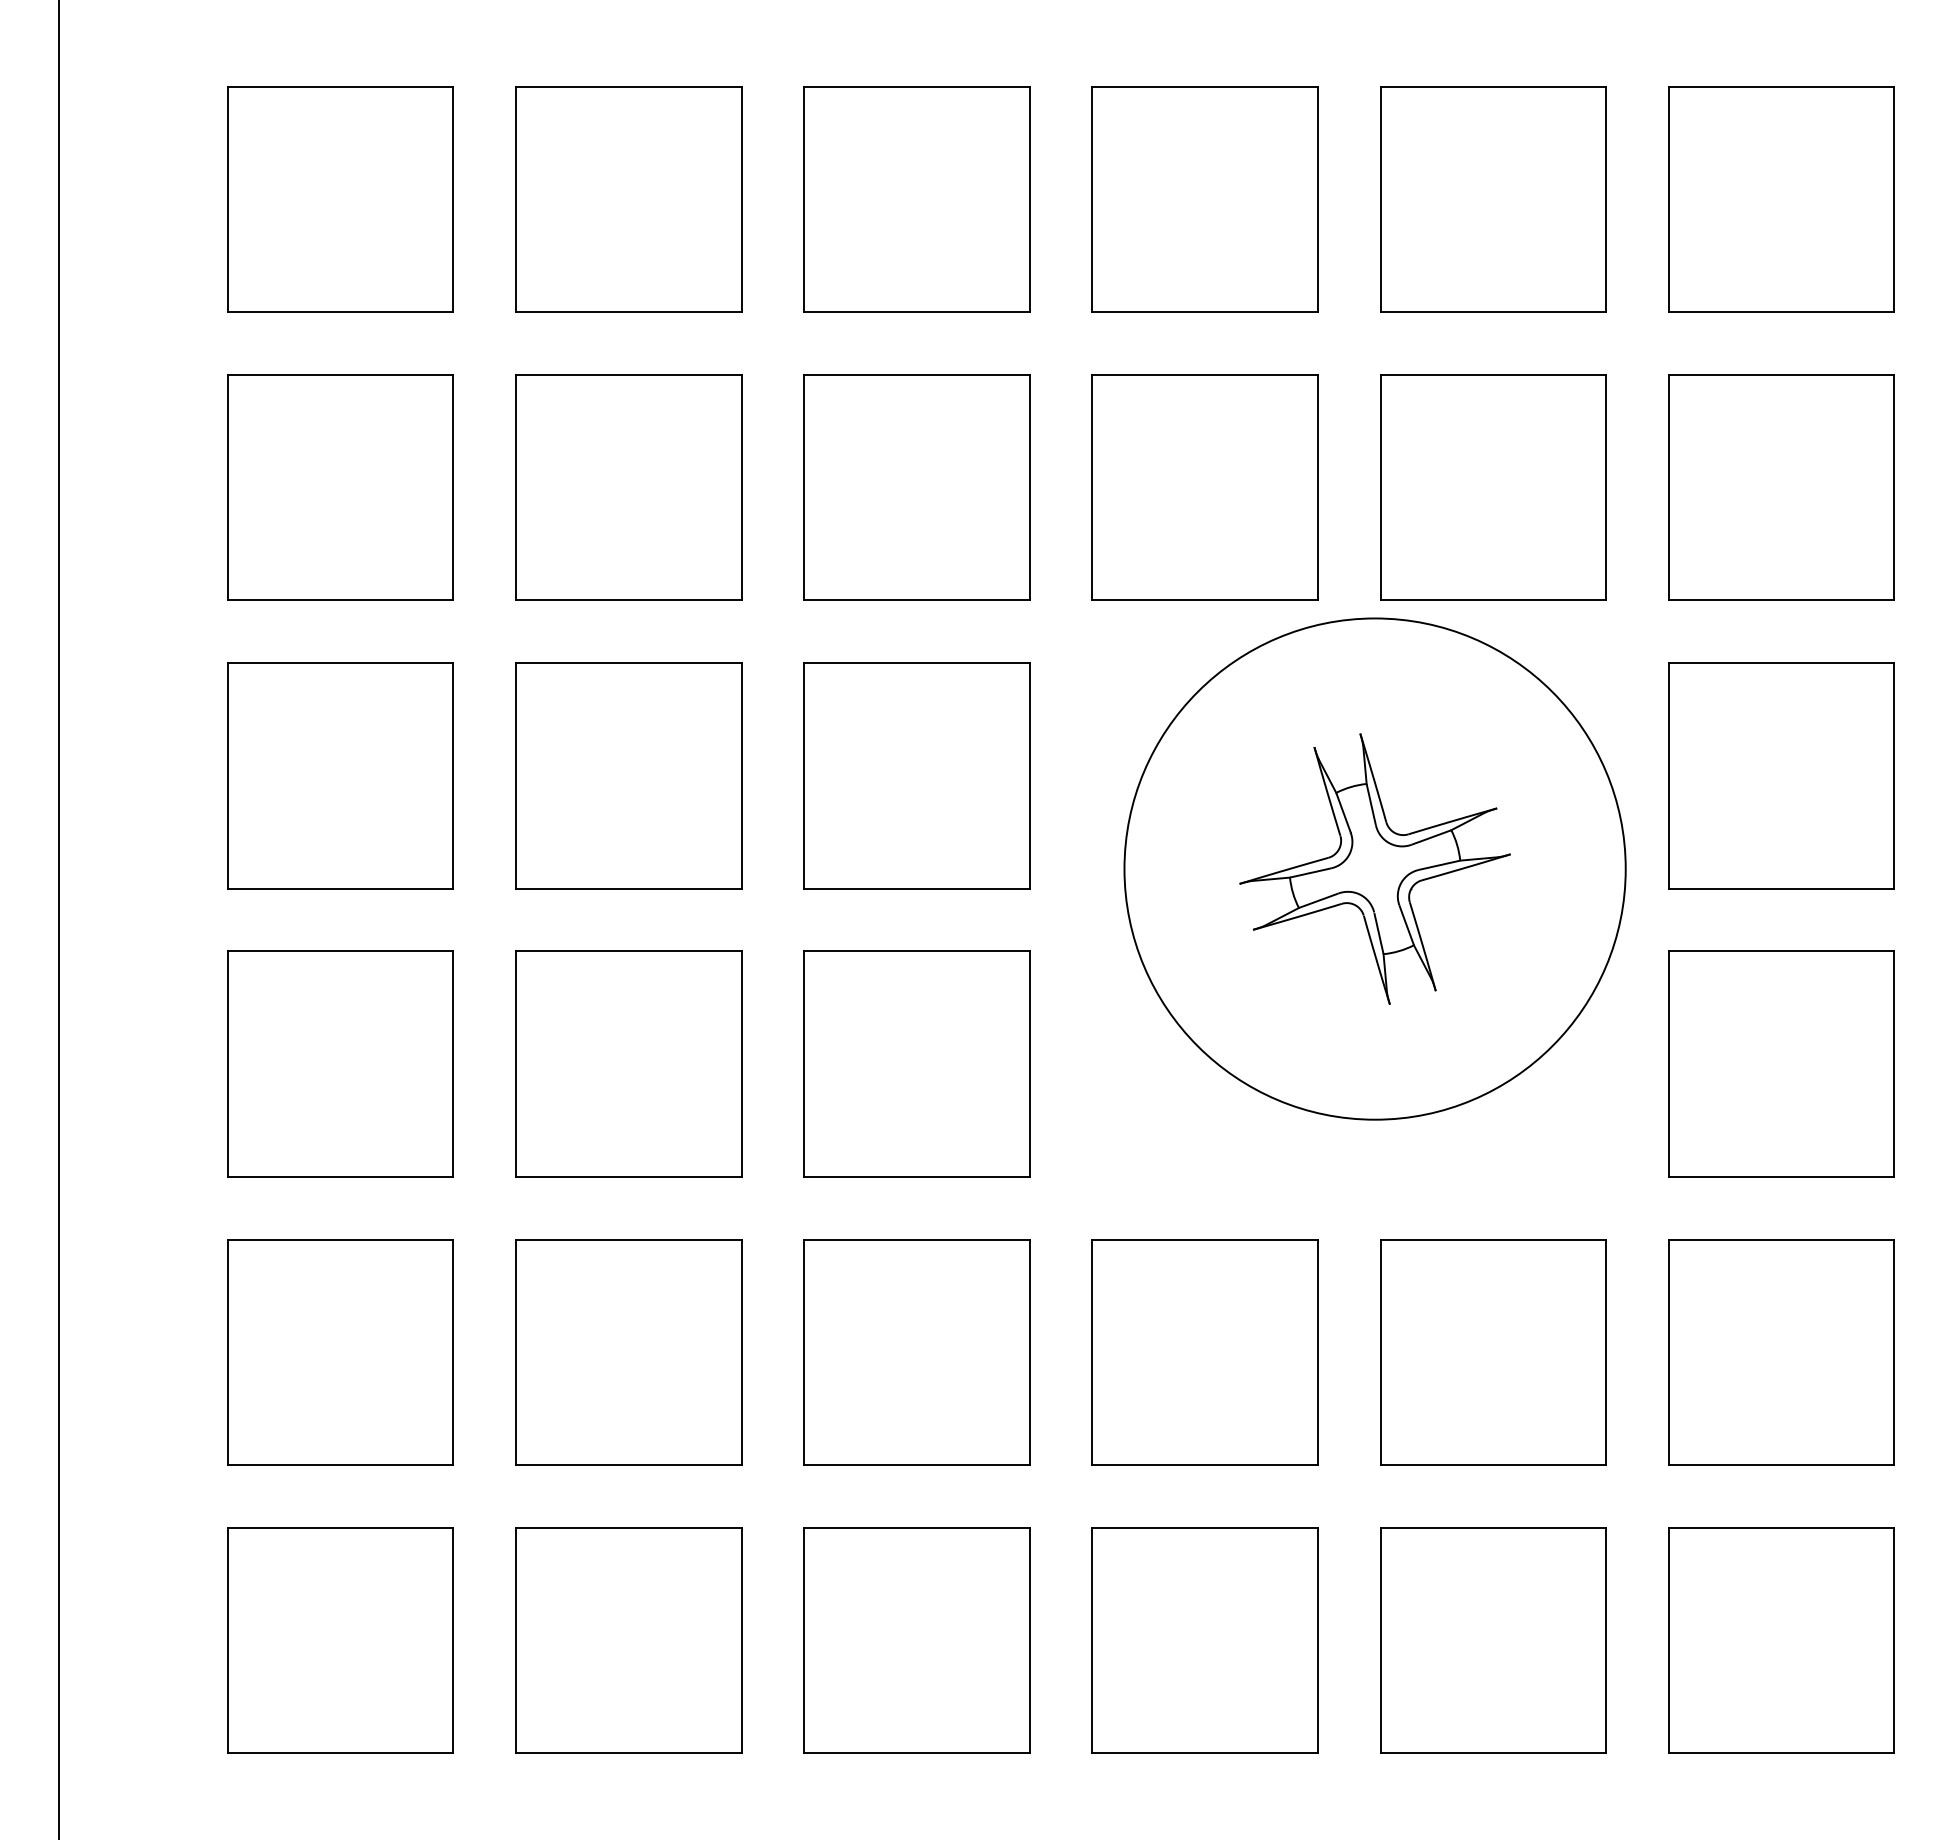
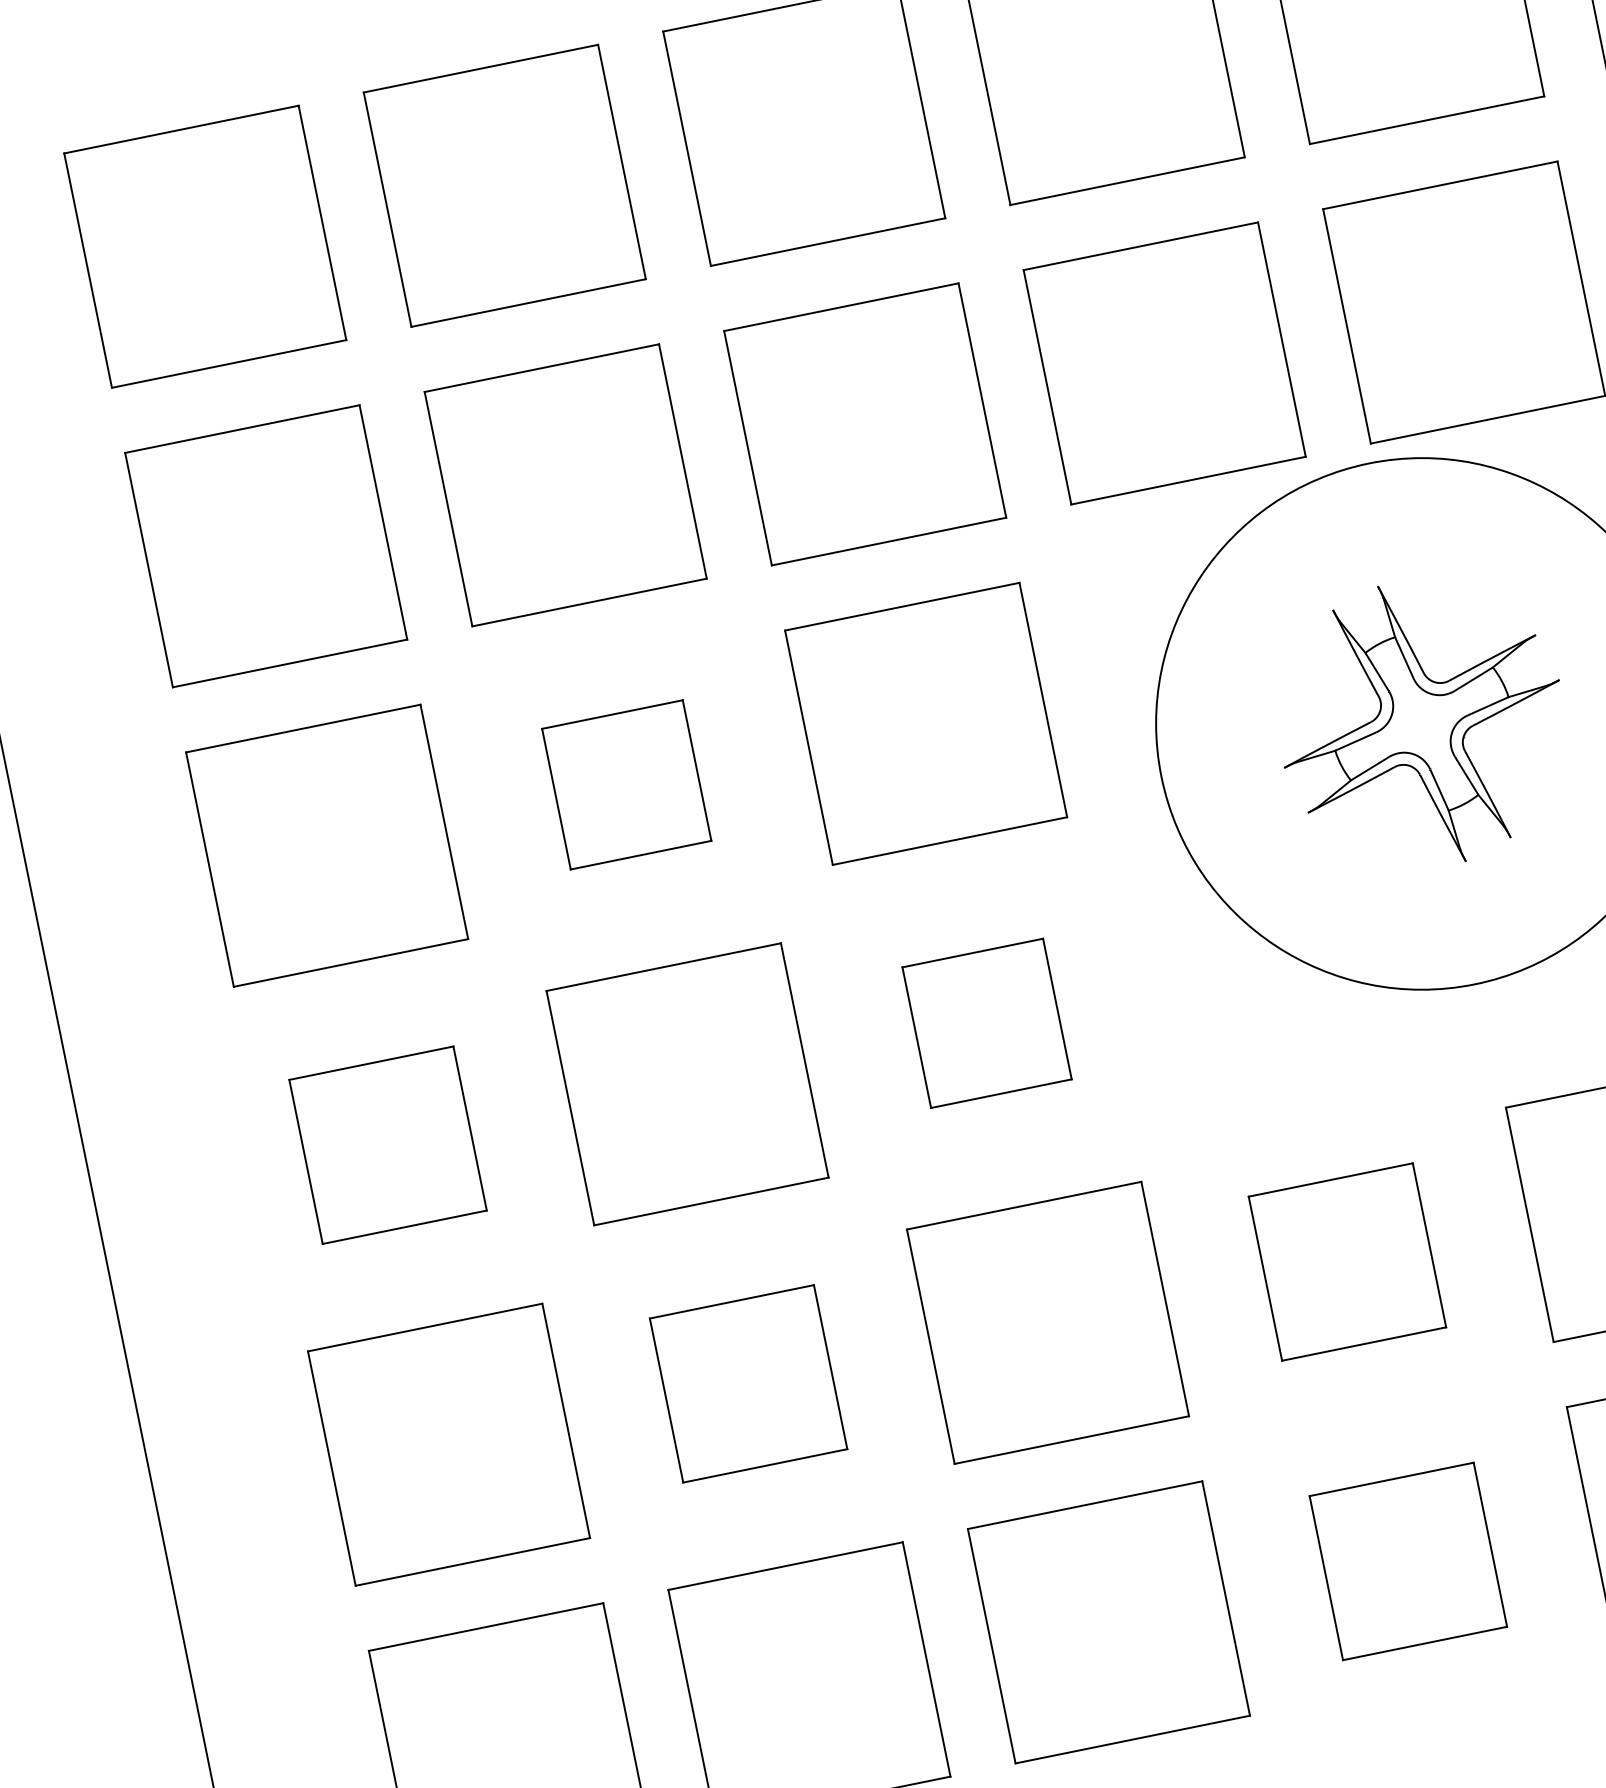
part: (628, 775) -> (626, 784), size x0.6
part: (340, 1063) -> (387, 1144), size x0.7
part: (916, 1063) -> (986, 1022), size x0.6
part: (628, 1352) -> (748, 1384), size x0.7
part: (1204, 1352) -> (1346, 1262), size x0.7
part: (1204, 1640) -> (1407, 1561), size x0.7

